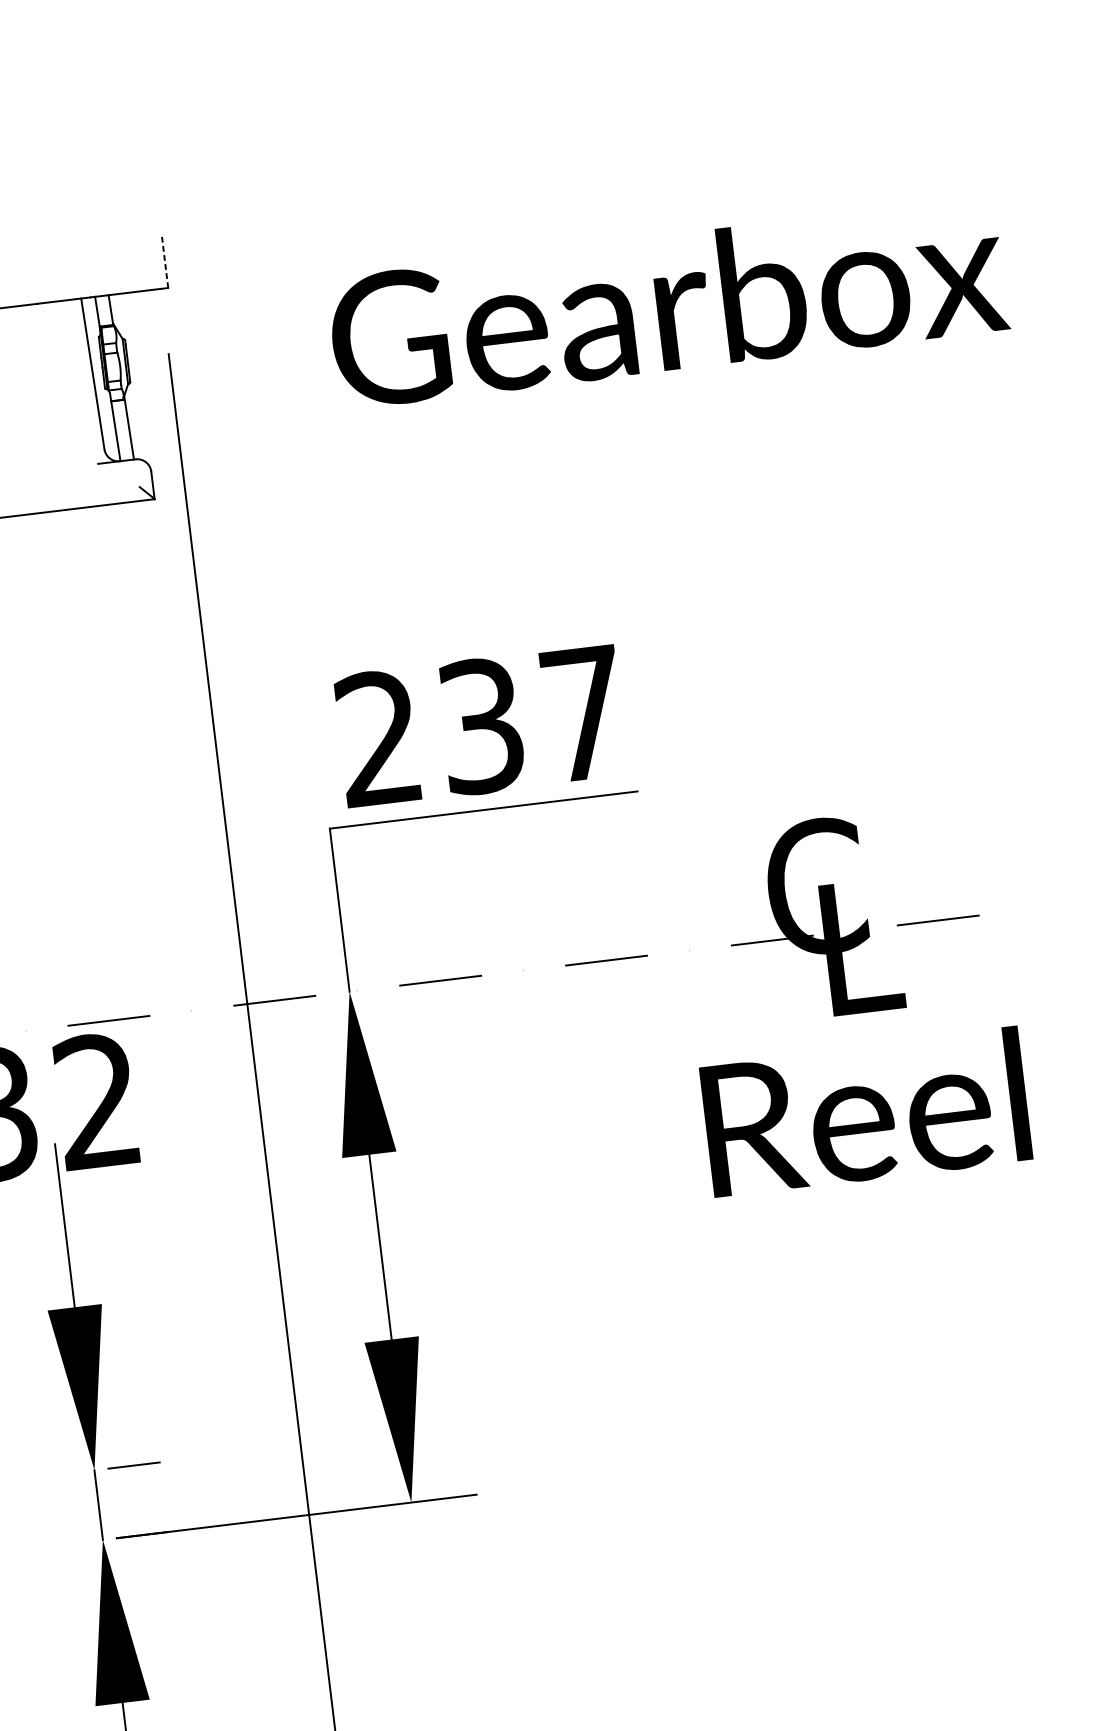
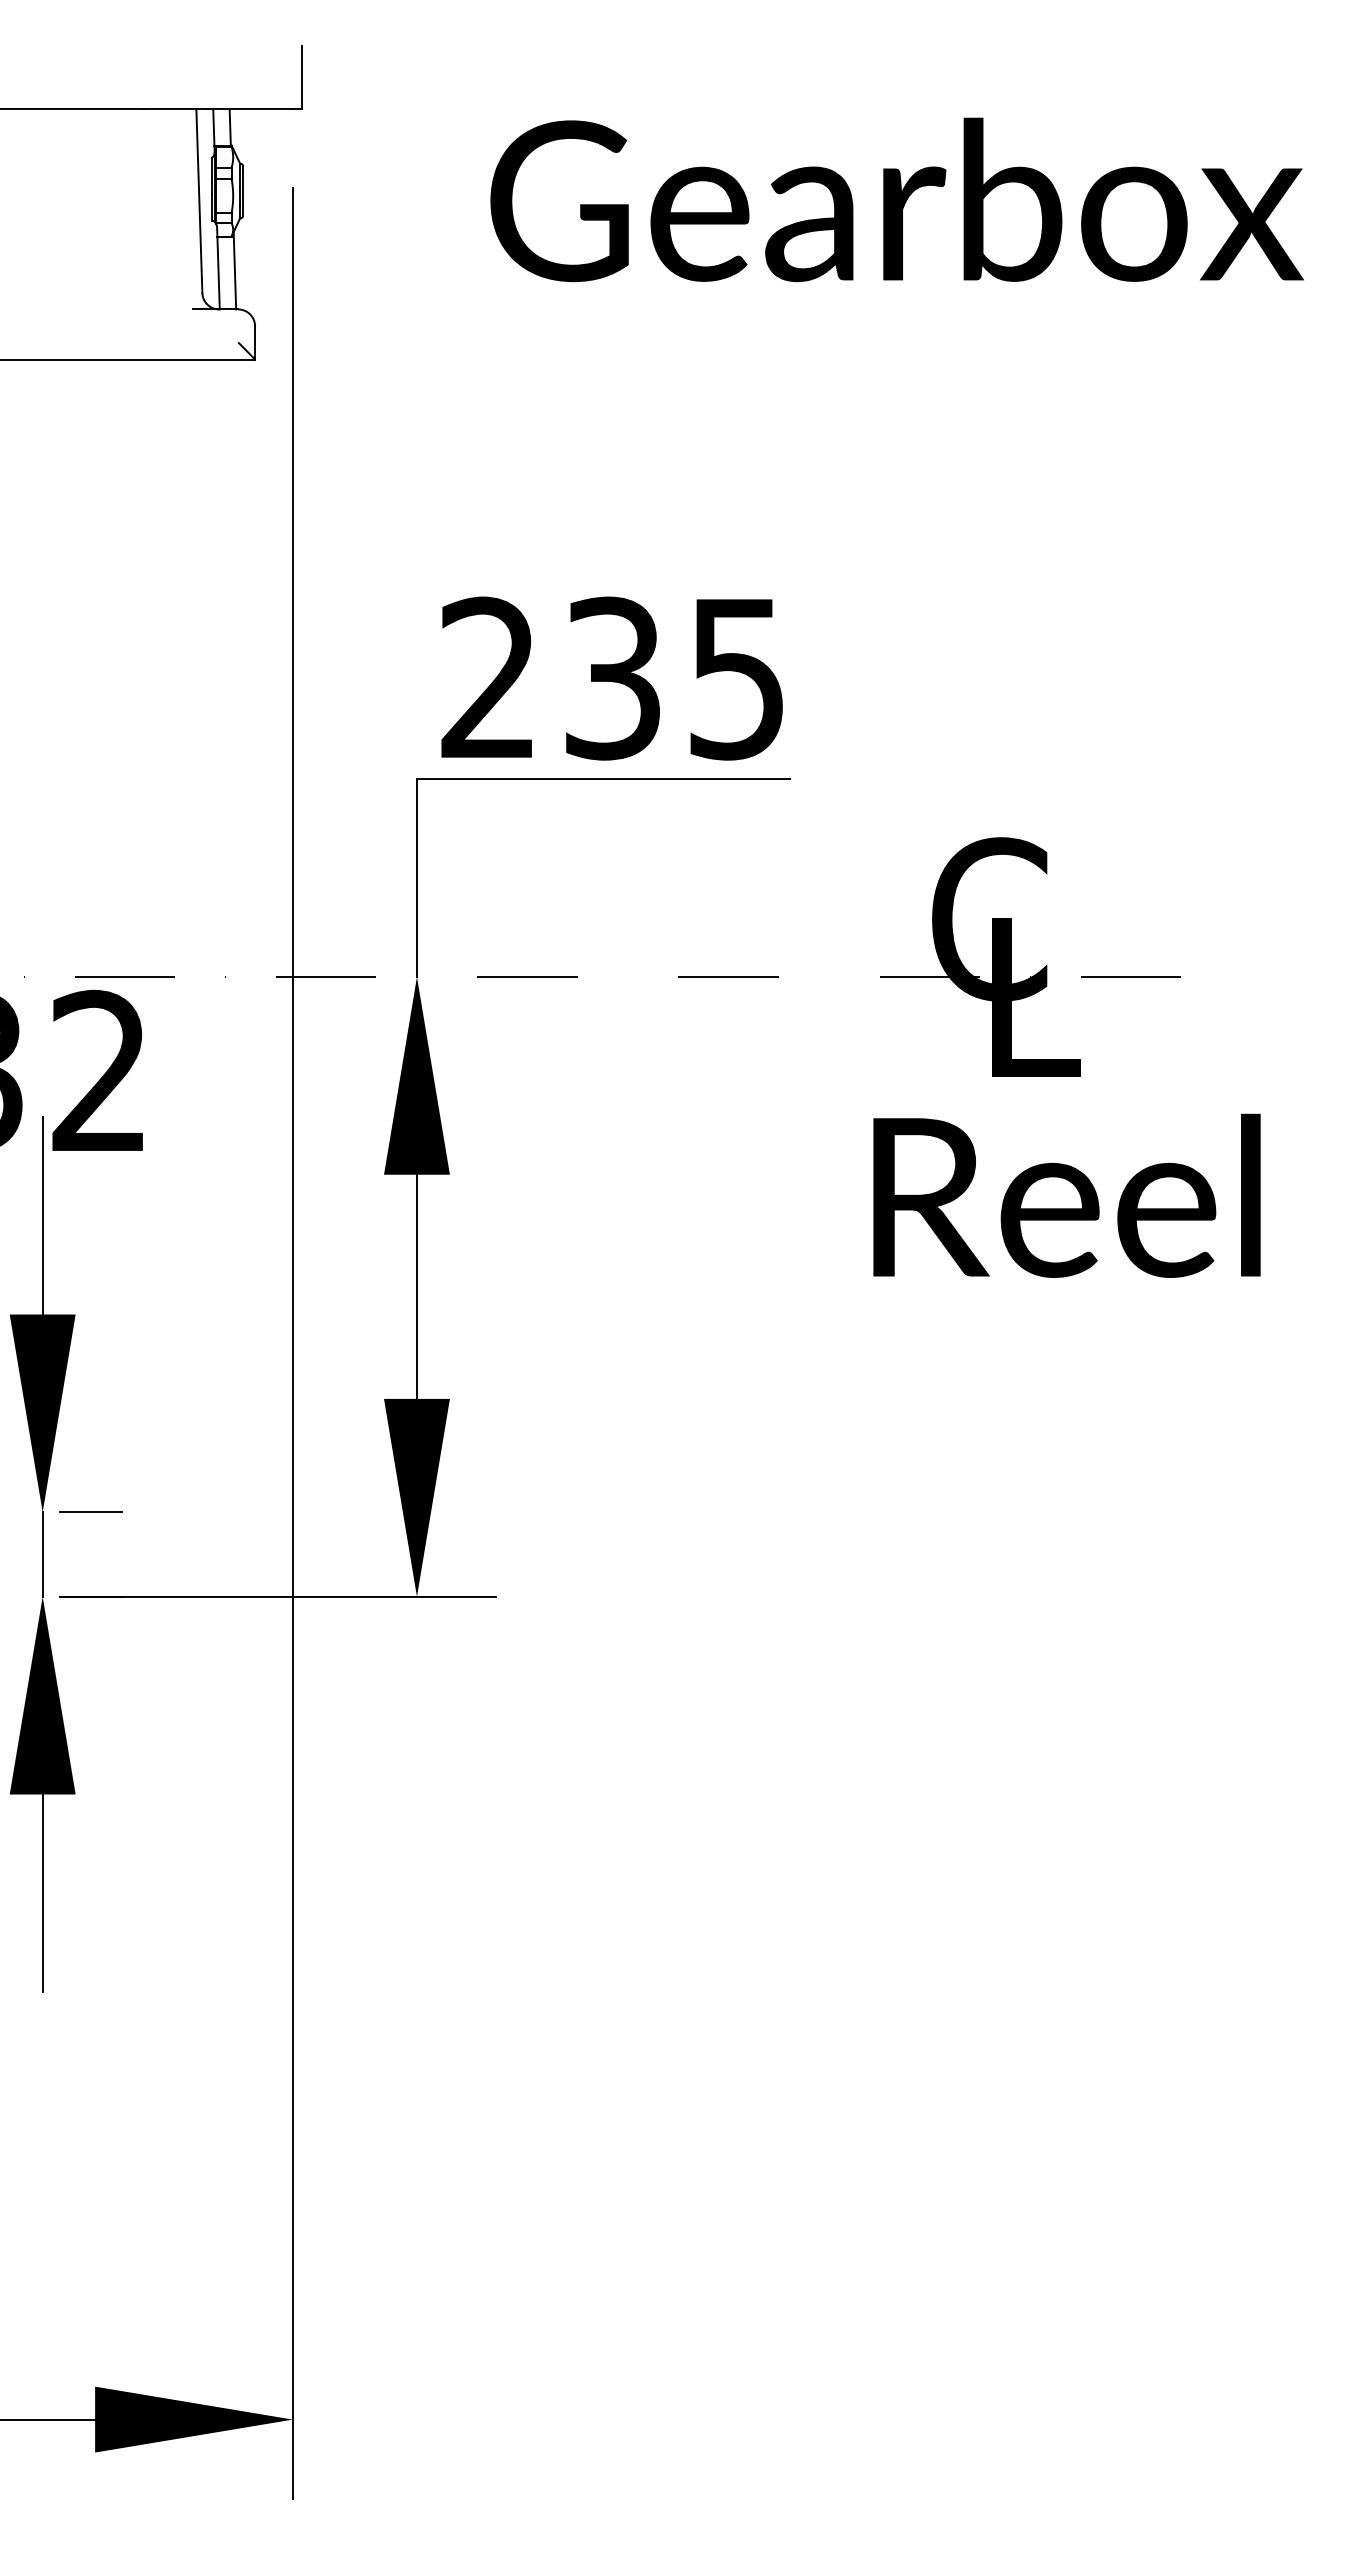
line: (164, 261) -> (301, 77), dashed -> solid
text: (583, 714) -> (736, 679), 237 -> 235
text: (865, 1112) -> (1066, 1195), moved

